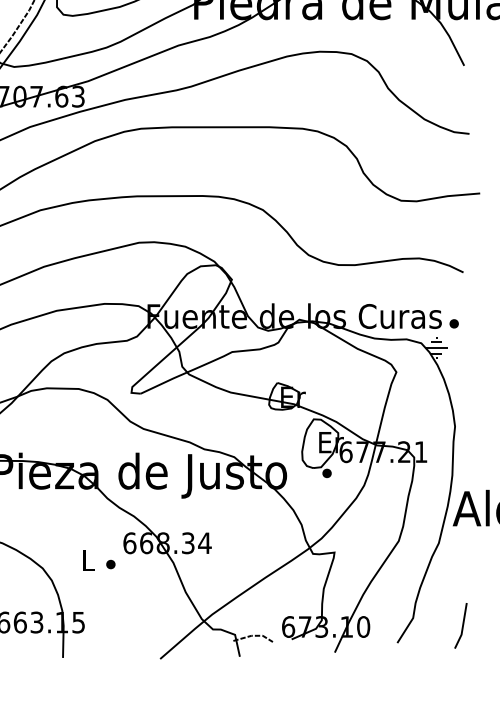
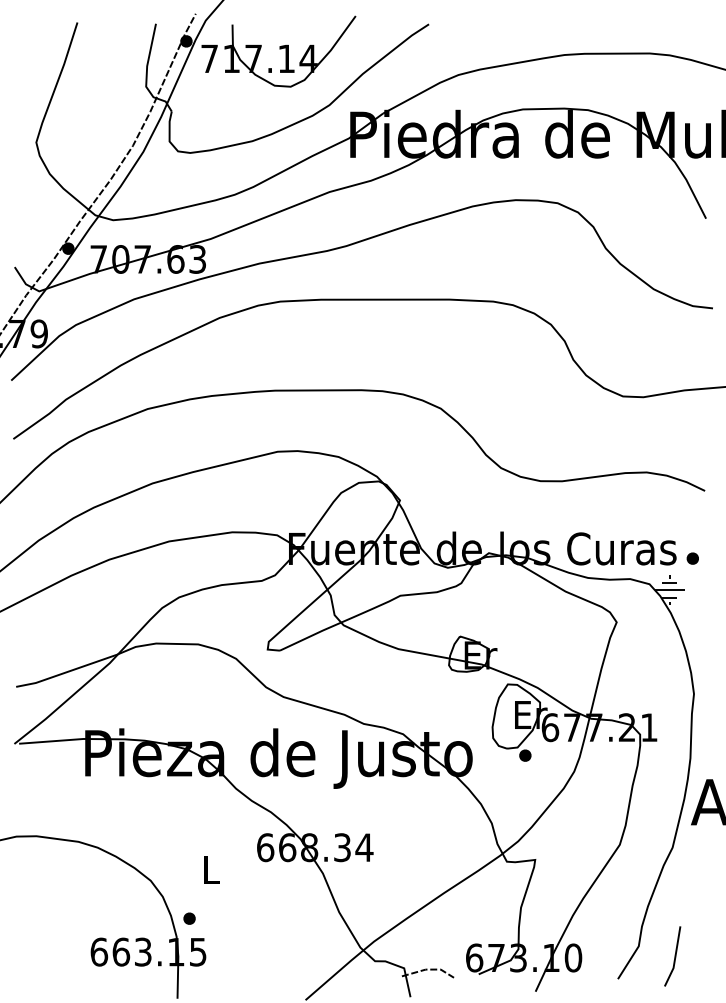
part: (110, 564) -> (189, 918), moved
line: (462, 625) -> (674, 956), moved

